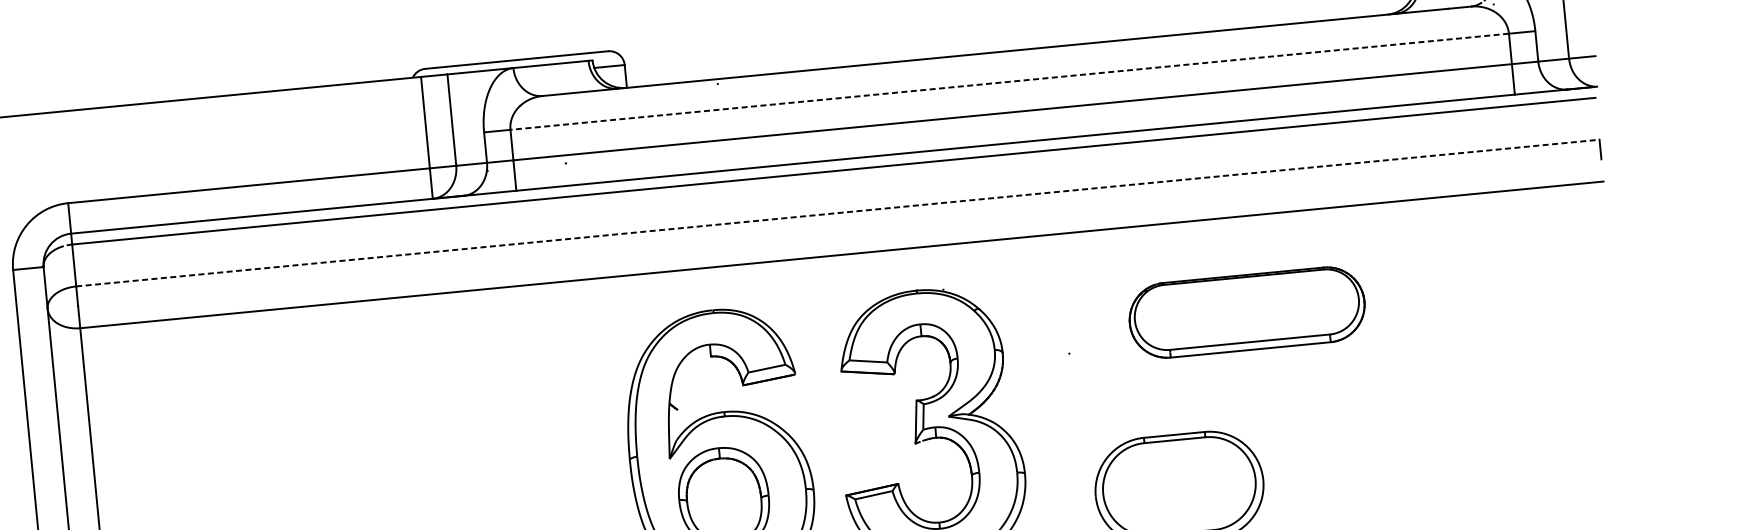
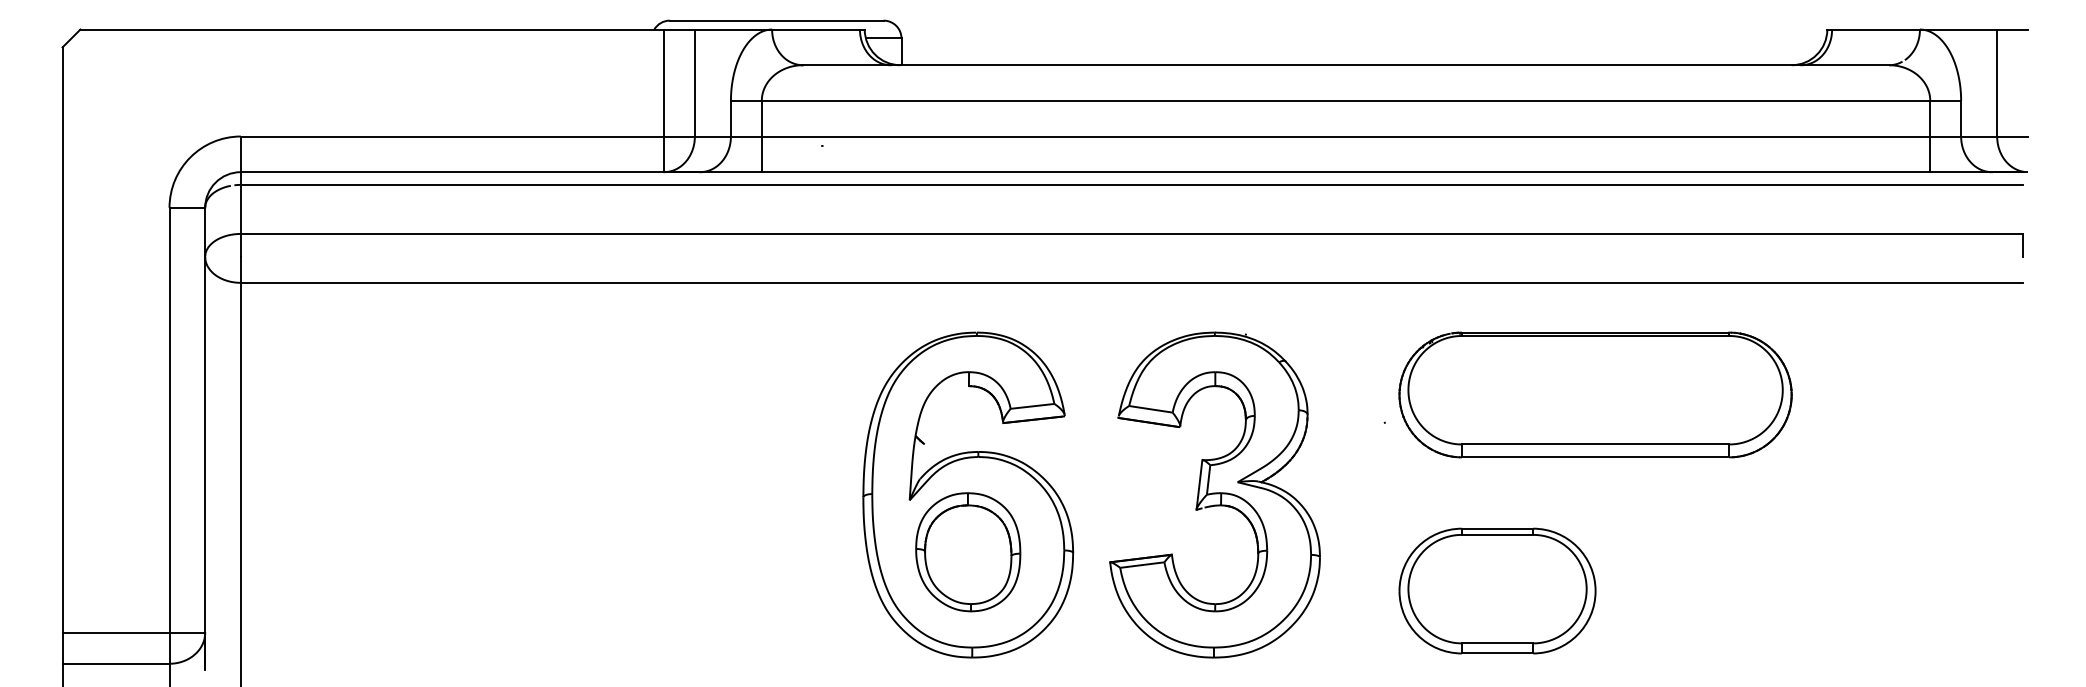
line: (1009, 81) -> (1345, 100), dashed -> solid
line: (838, 212) -> (1132, 233), dashed -> solid
part: (1247, 312) -> (1595, 394), size x1.43

